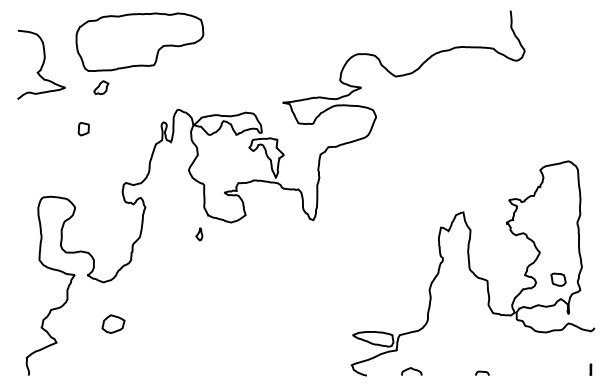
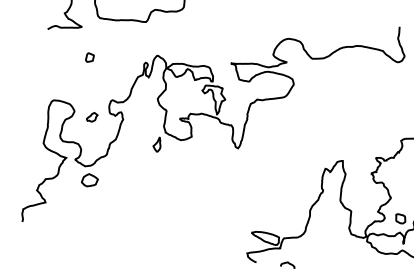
part: (101, 87) -> (92, 117), moved
part: (199, 234) -> (157, 144), size x1.67
part: (113, 323) -> (90, 180), moved

